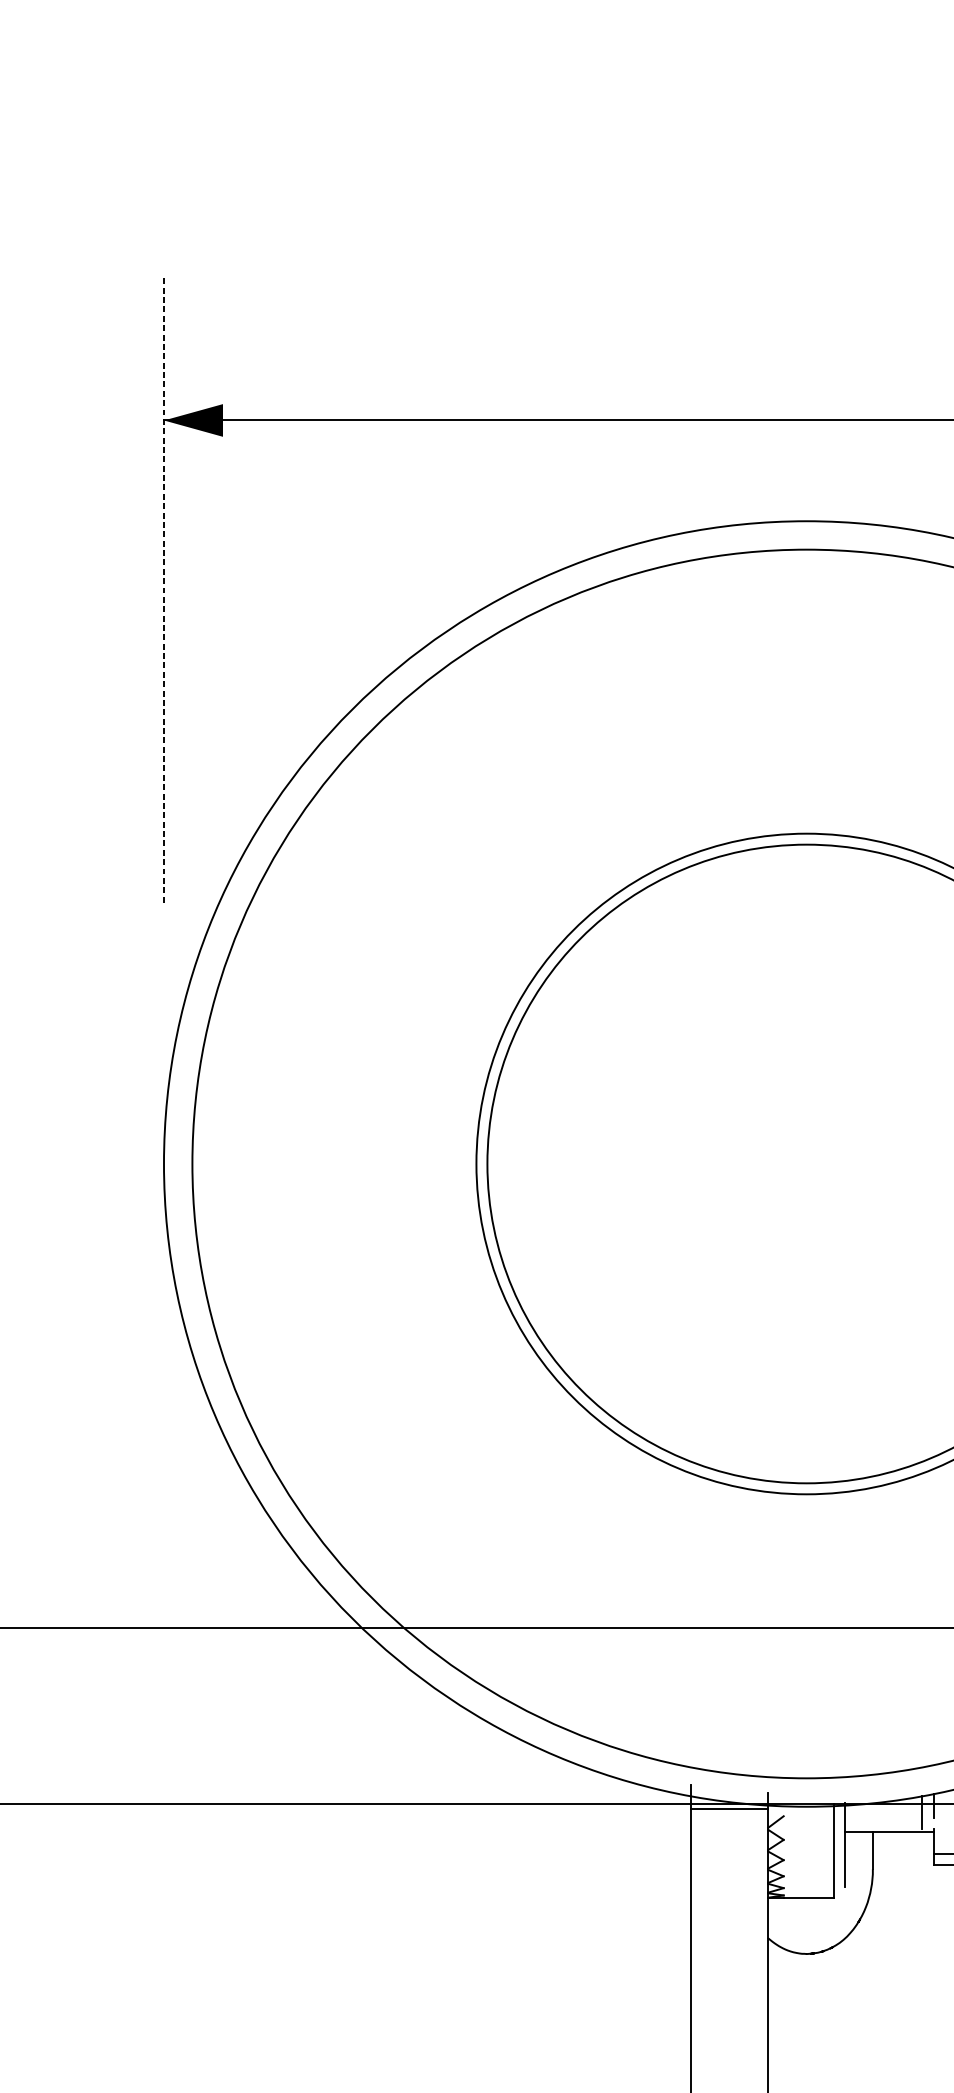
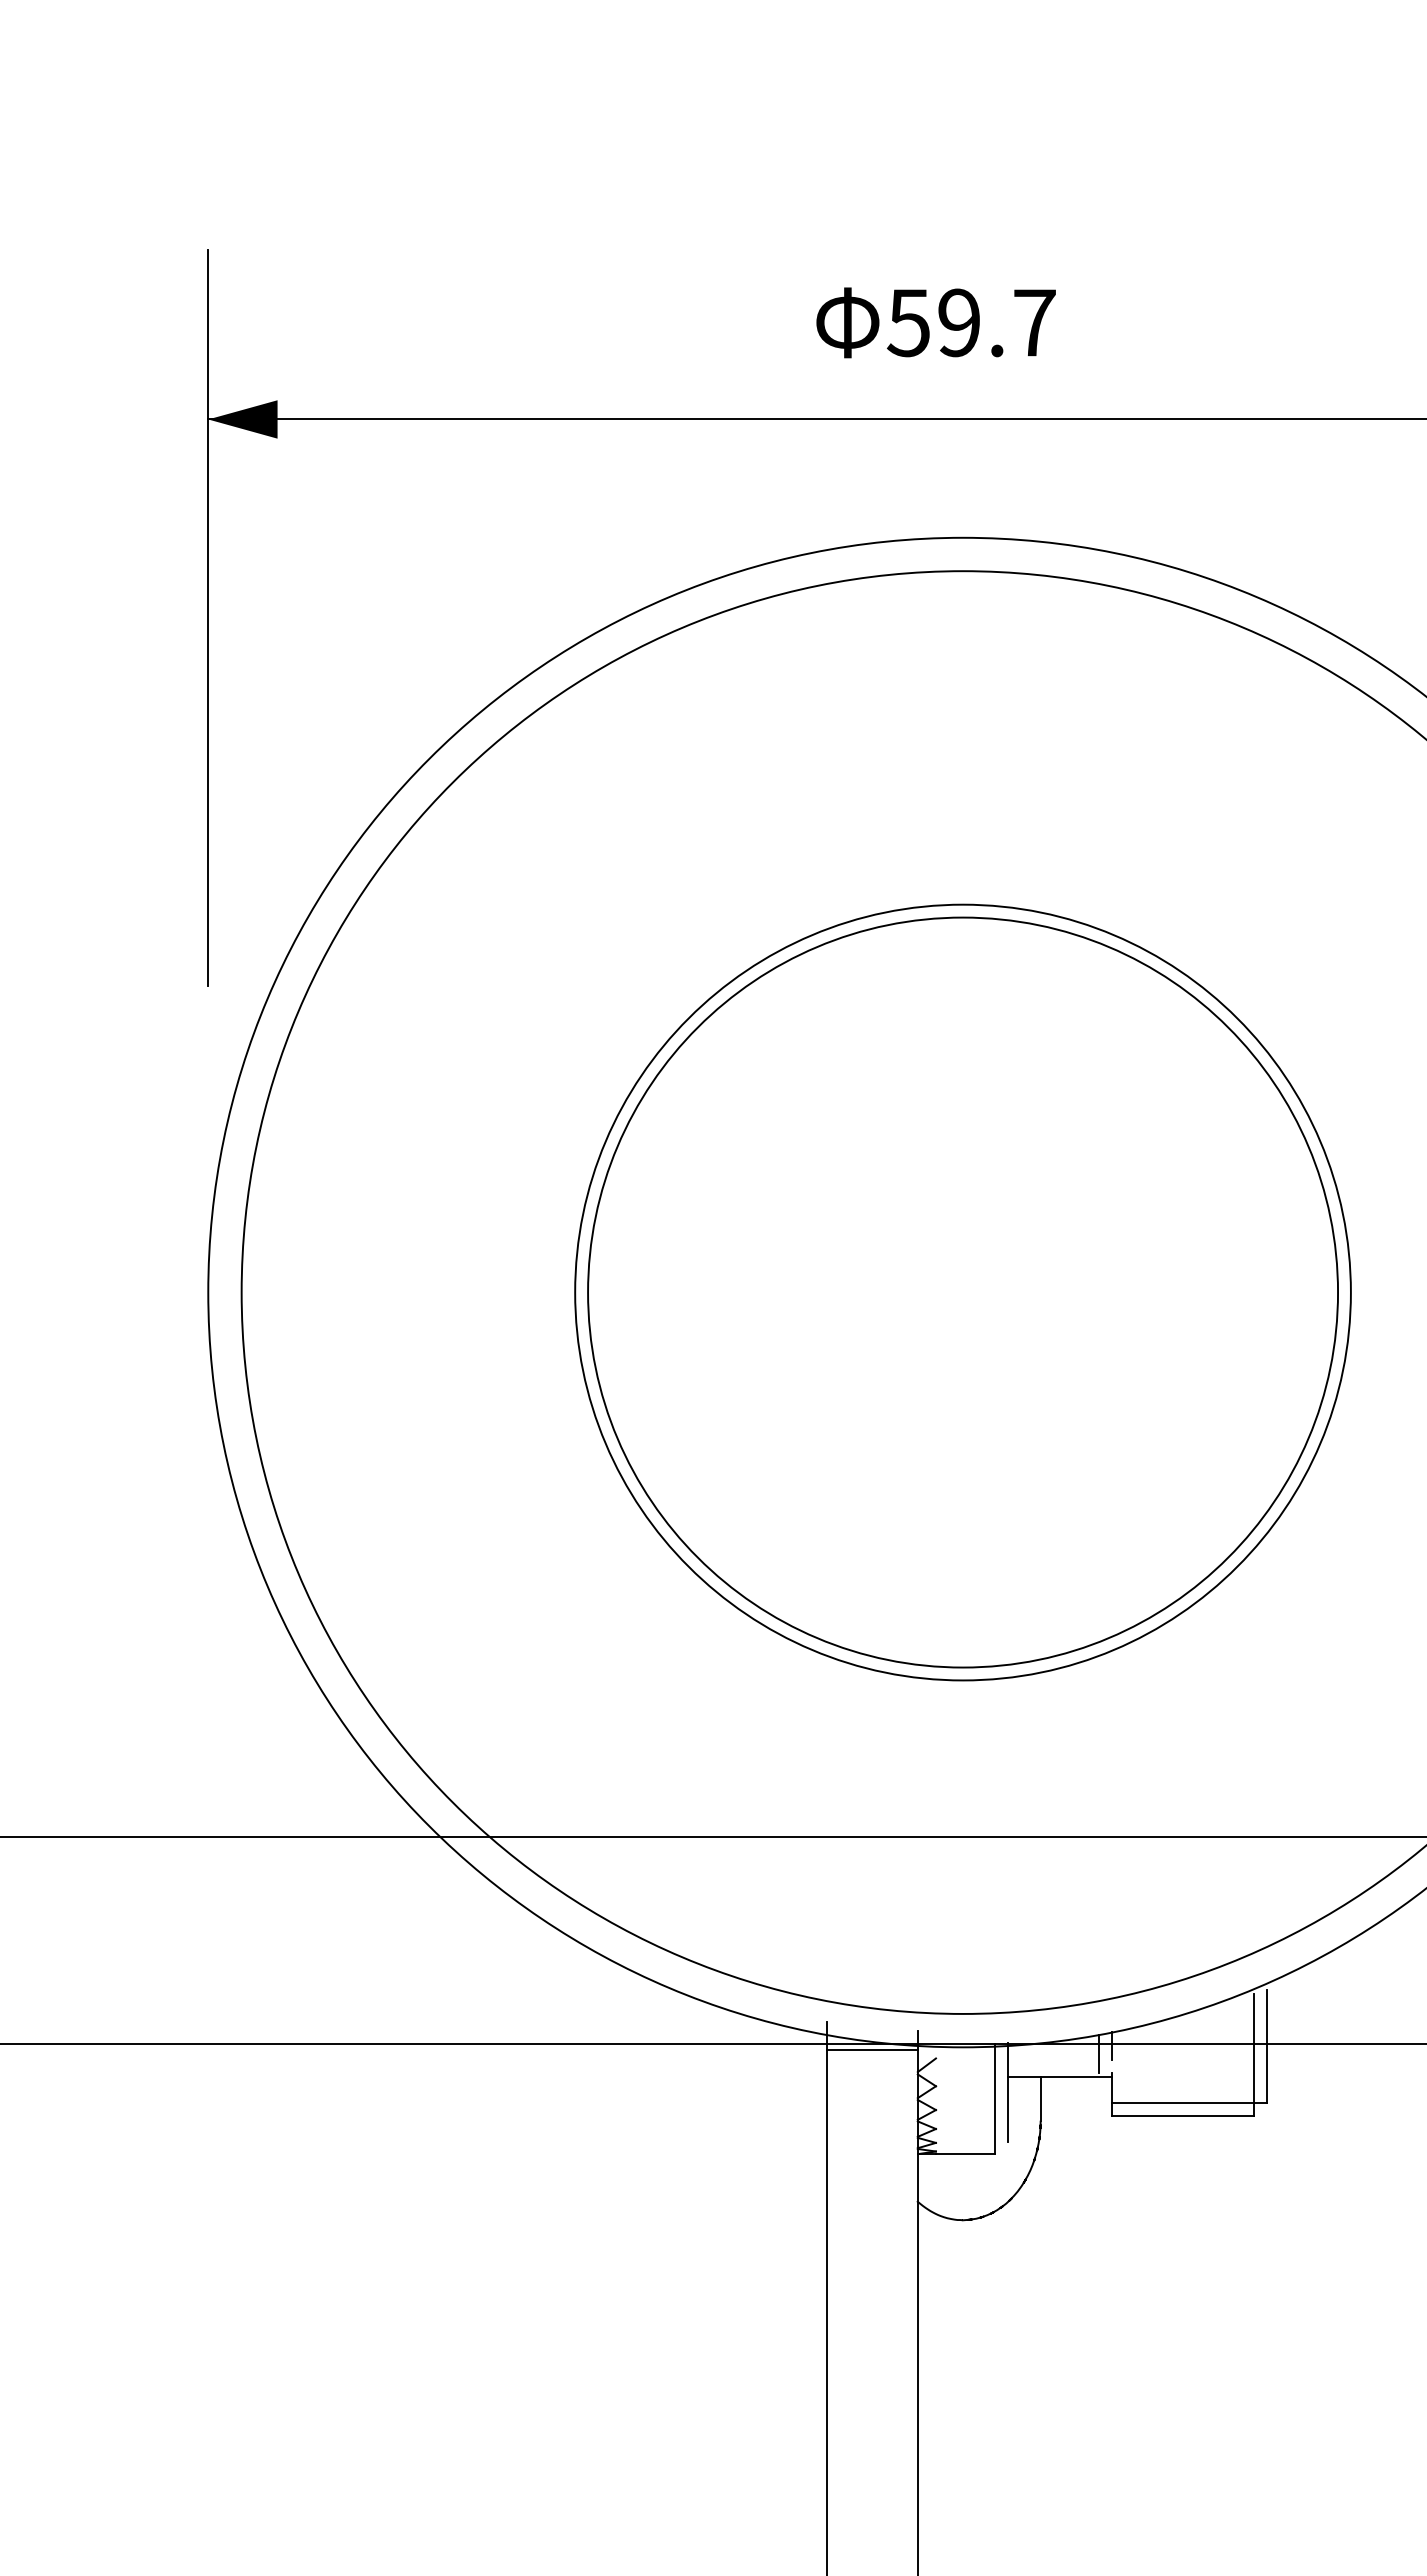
part: (783, 337) -> (935, 322), added
line: (164, 589) -> (208, 617), dashed -> solid

